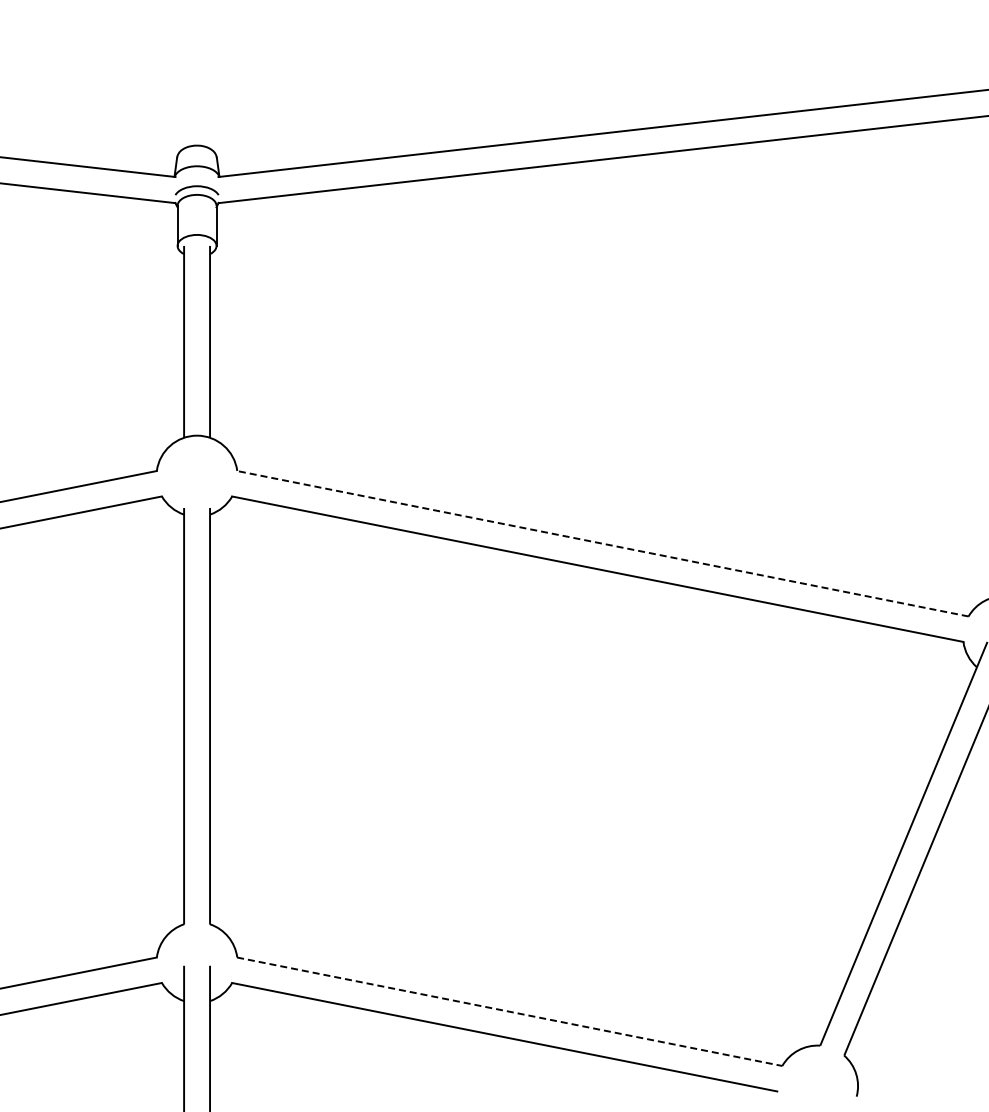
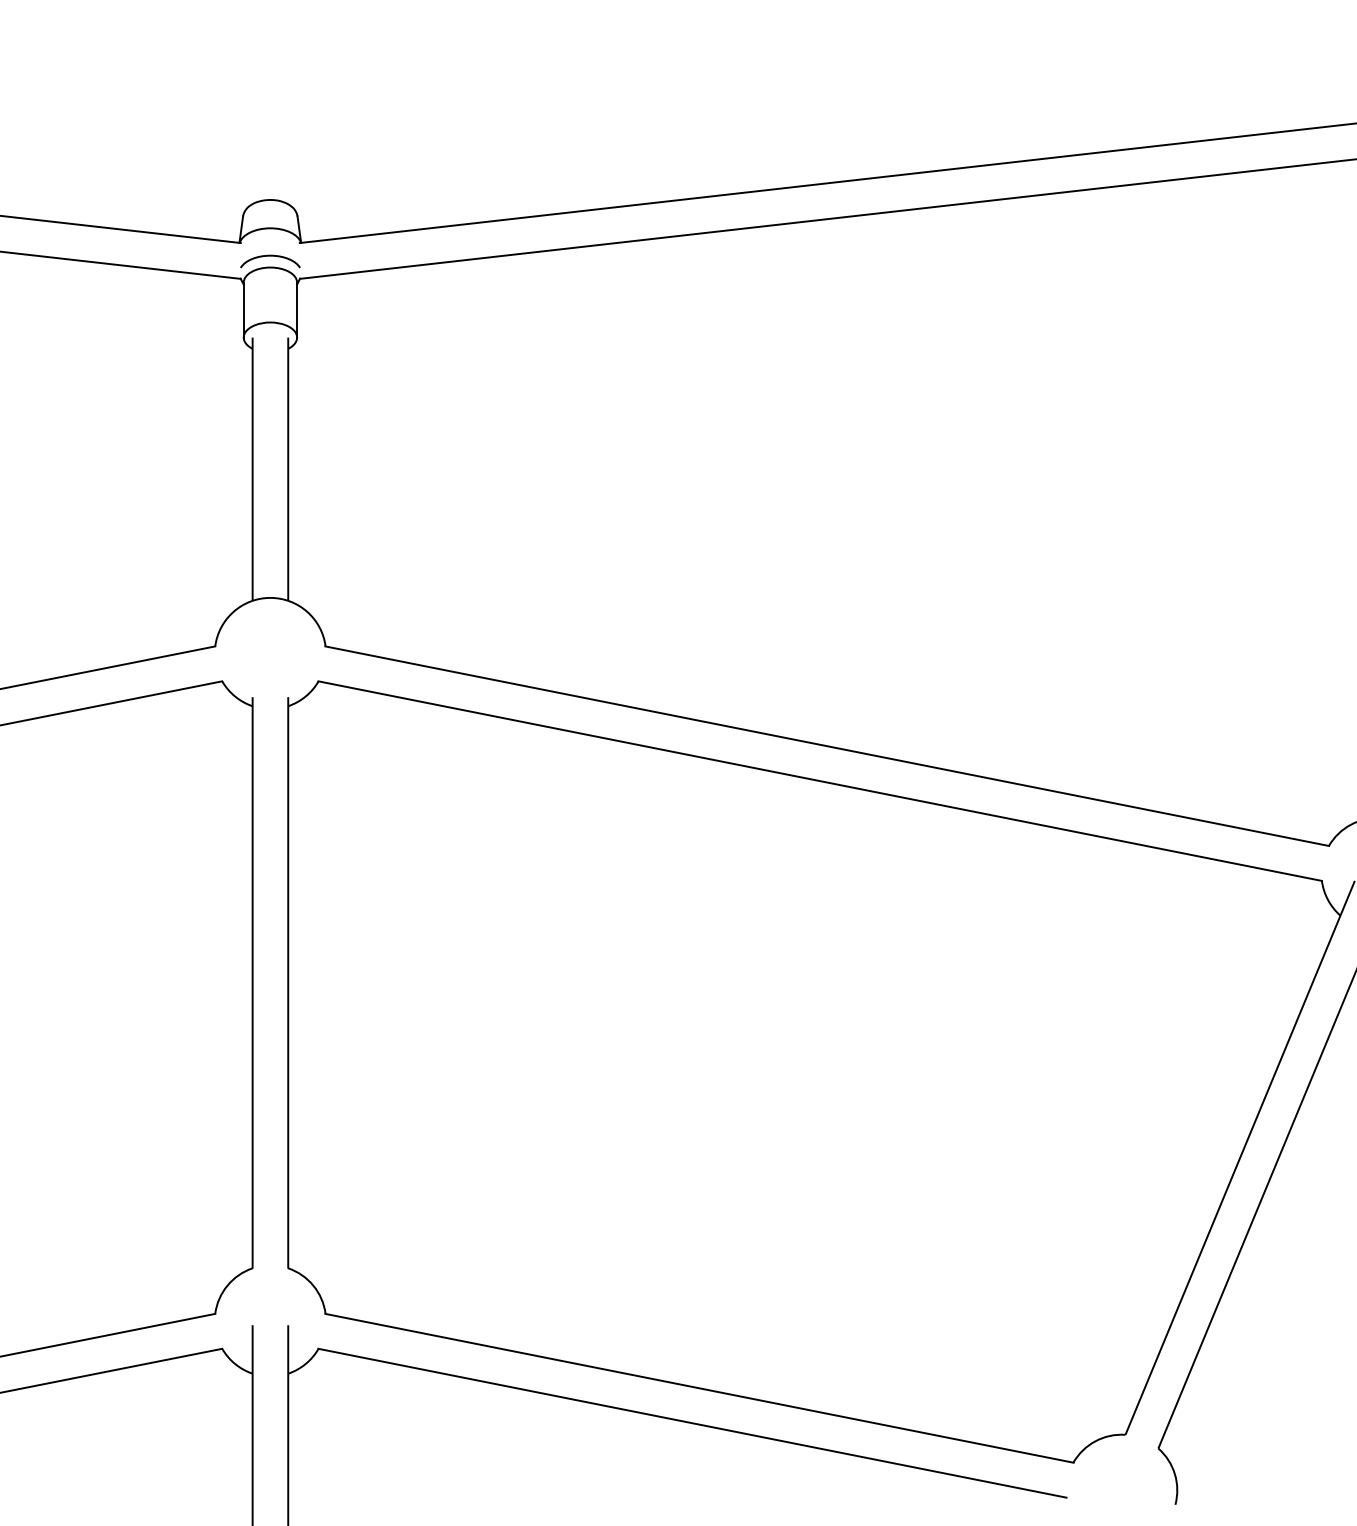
line: (602, 543) -> (826, 745), dashed -> solid
line: (510, 1011) -> (700, 1387), dashed -> solid

